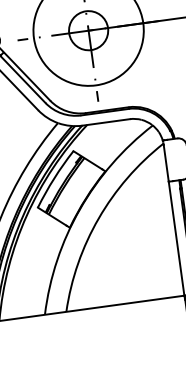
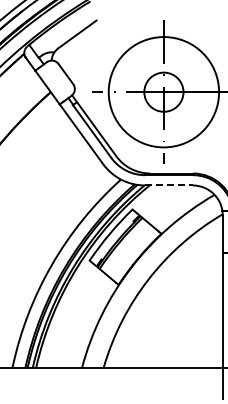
line: (105, 122) -> (168, 185), solid -> dashed

